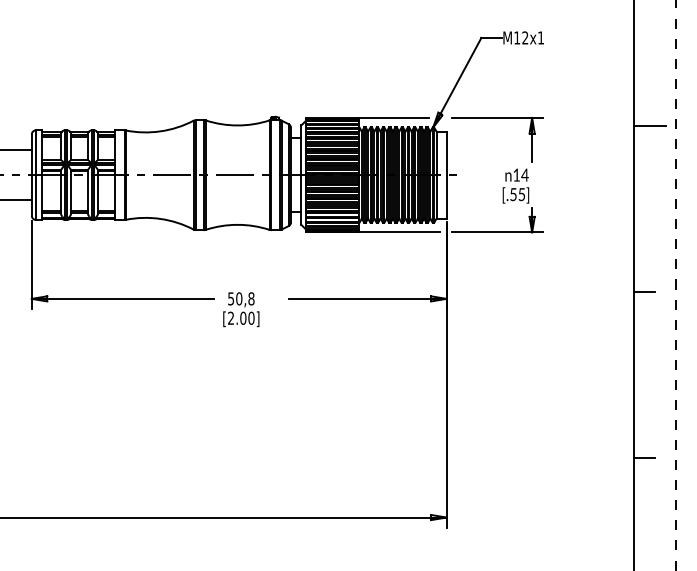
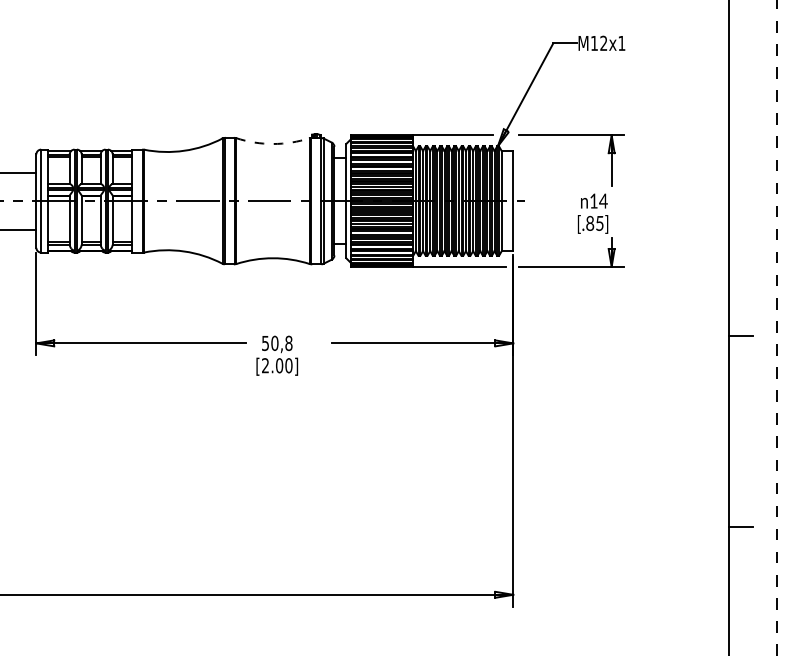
arc: (238, 125) -> (273, 144), solid -> dashed
line: (650, 126) -> (747, 145), removed
text: (513, 193) -> (590, 222), [.55] -> [.85]

